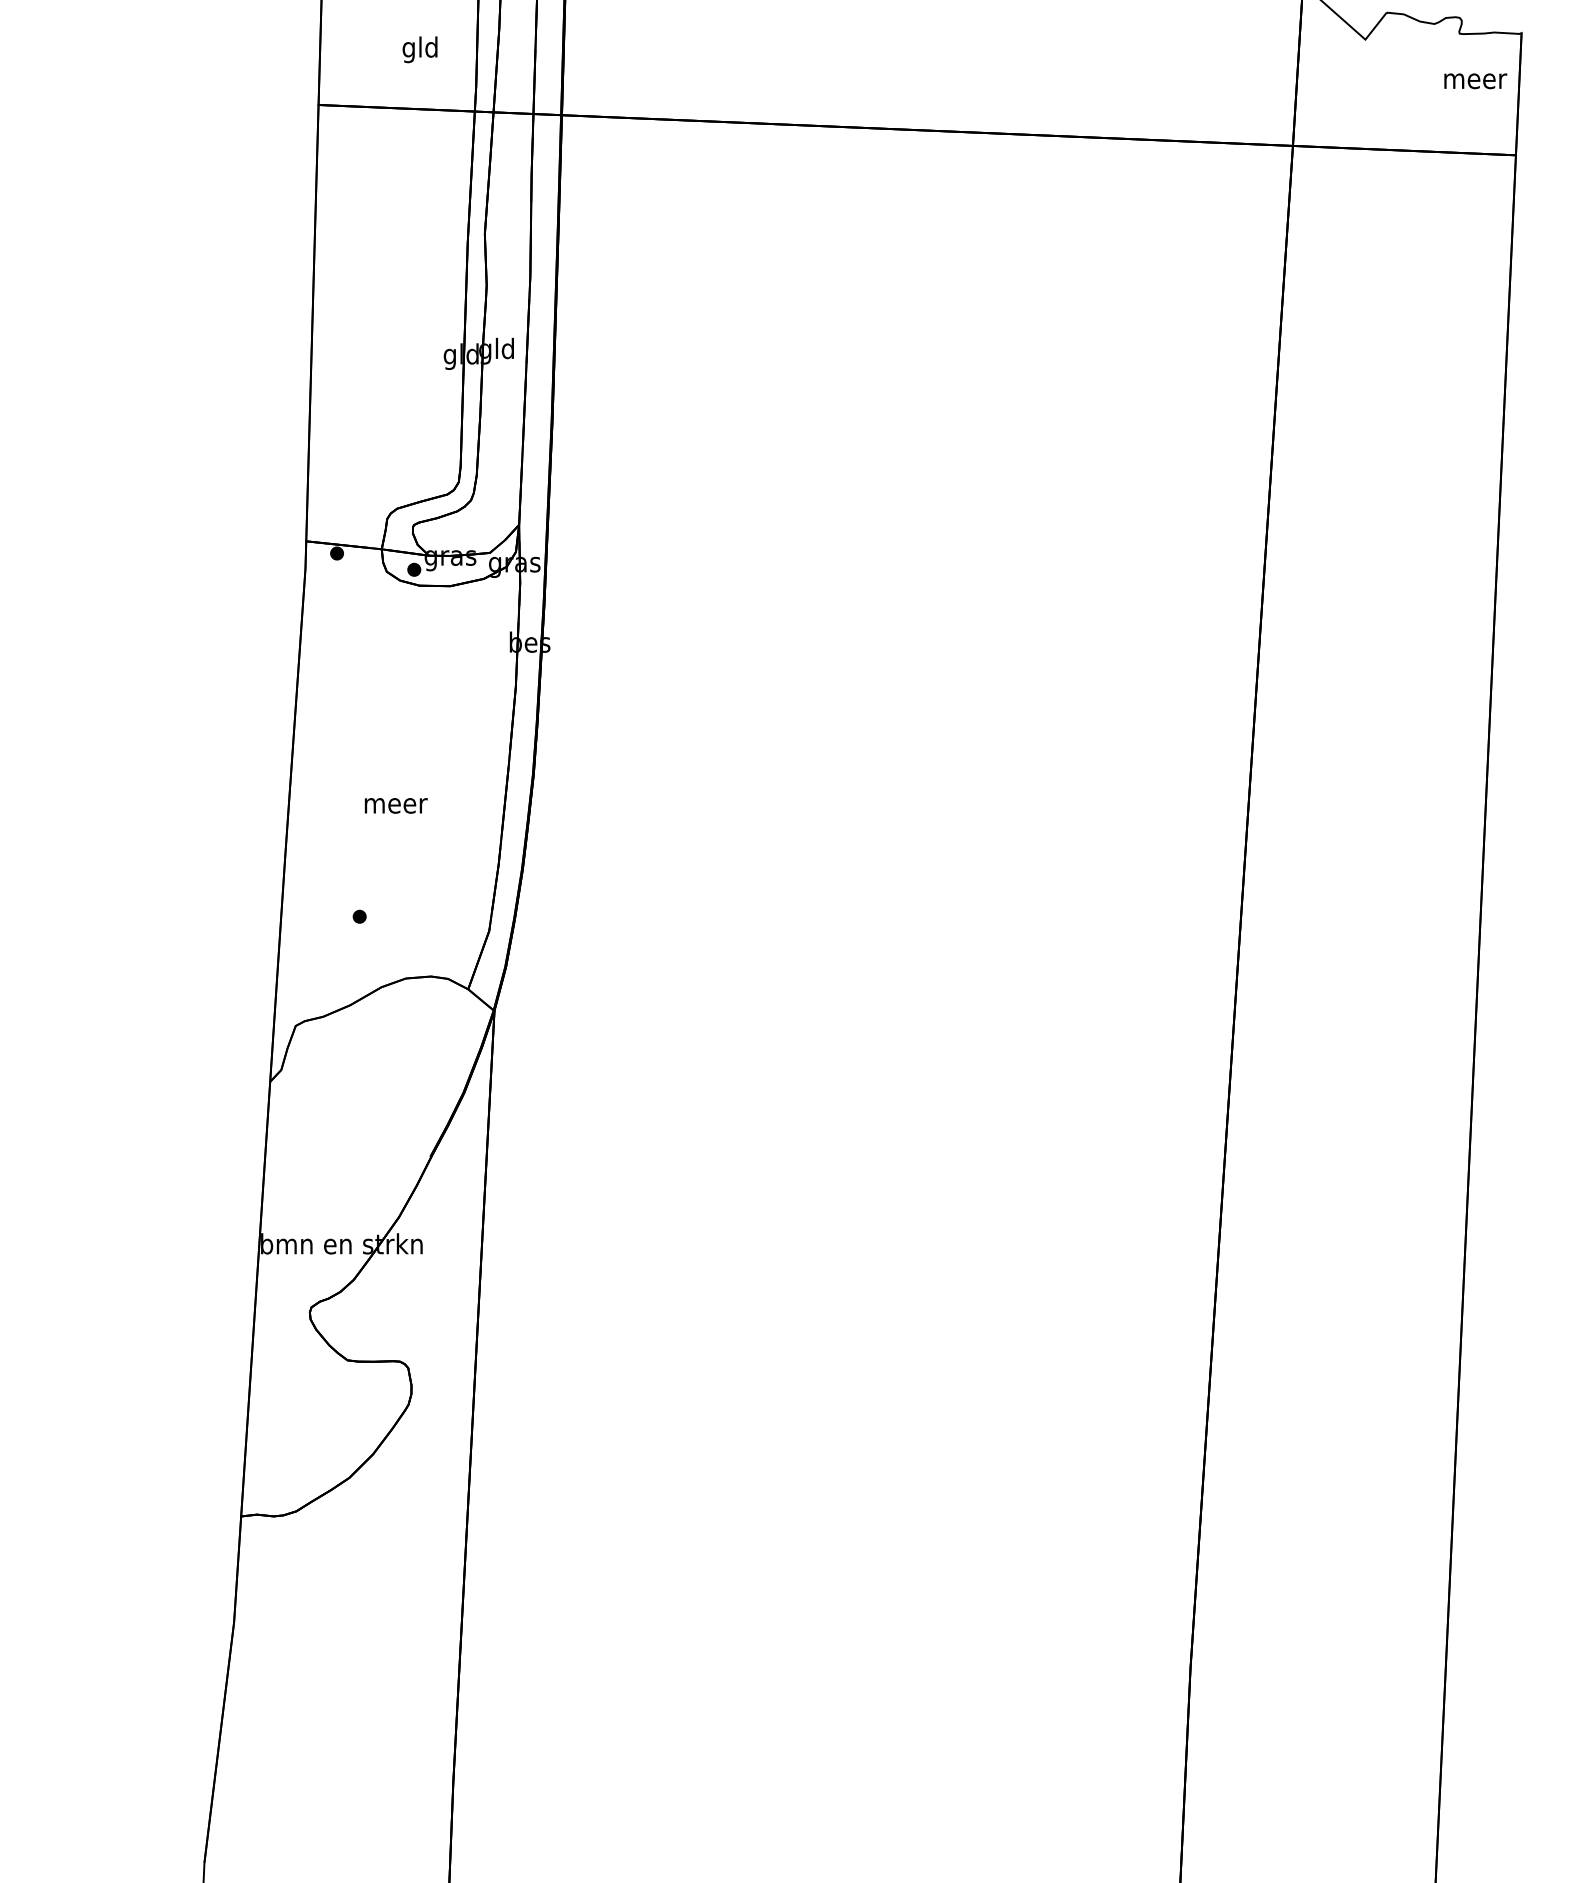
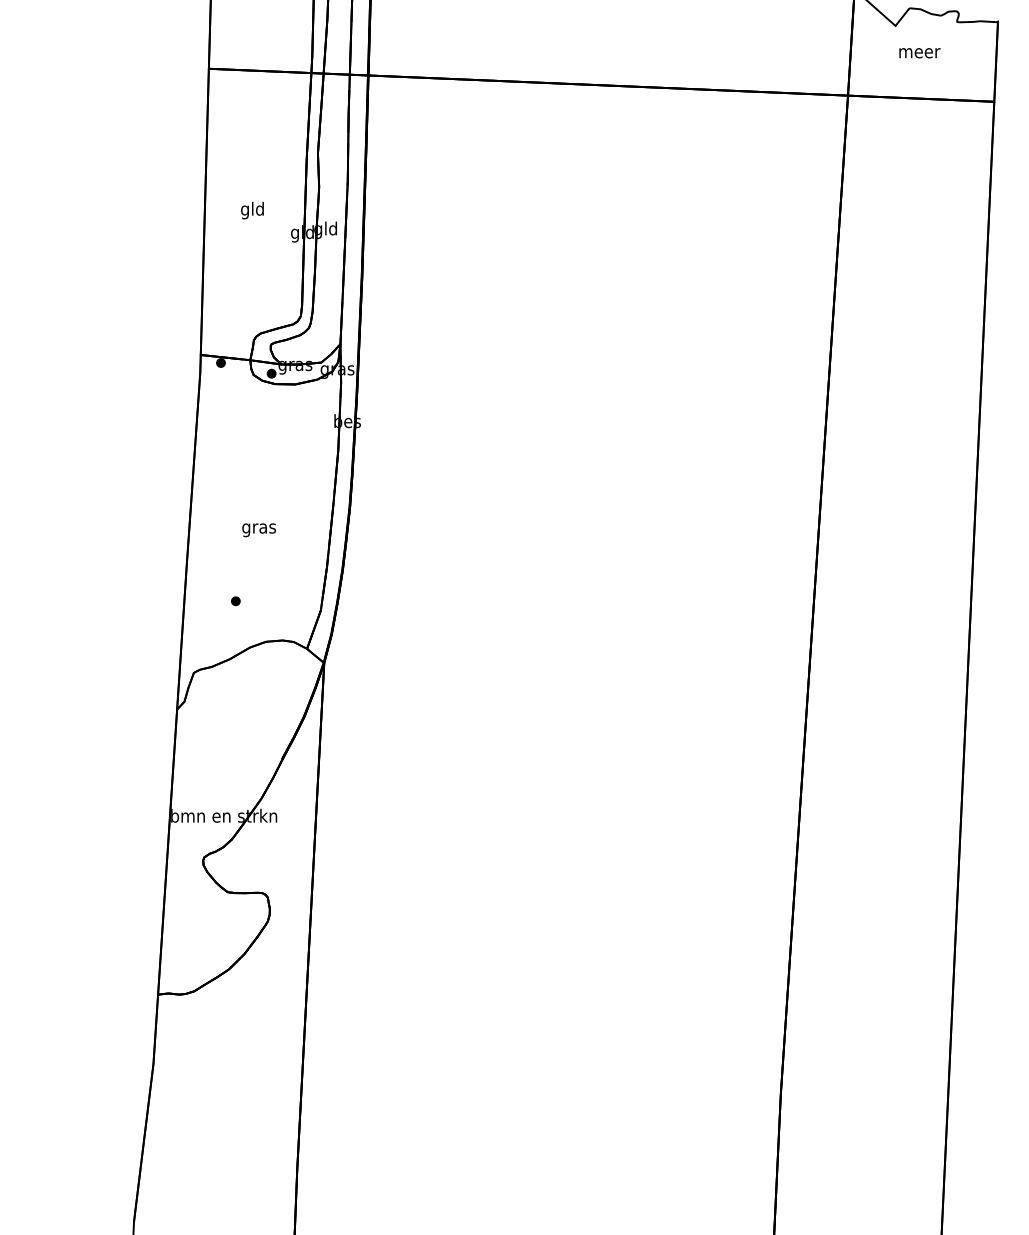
text: (420, 49) -> (252, 210), moved
text: (1475, 81) -> (919, 53), moved
text: (395, 808) -> (259, 530), meer -> gras

